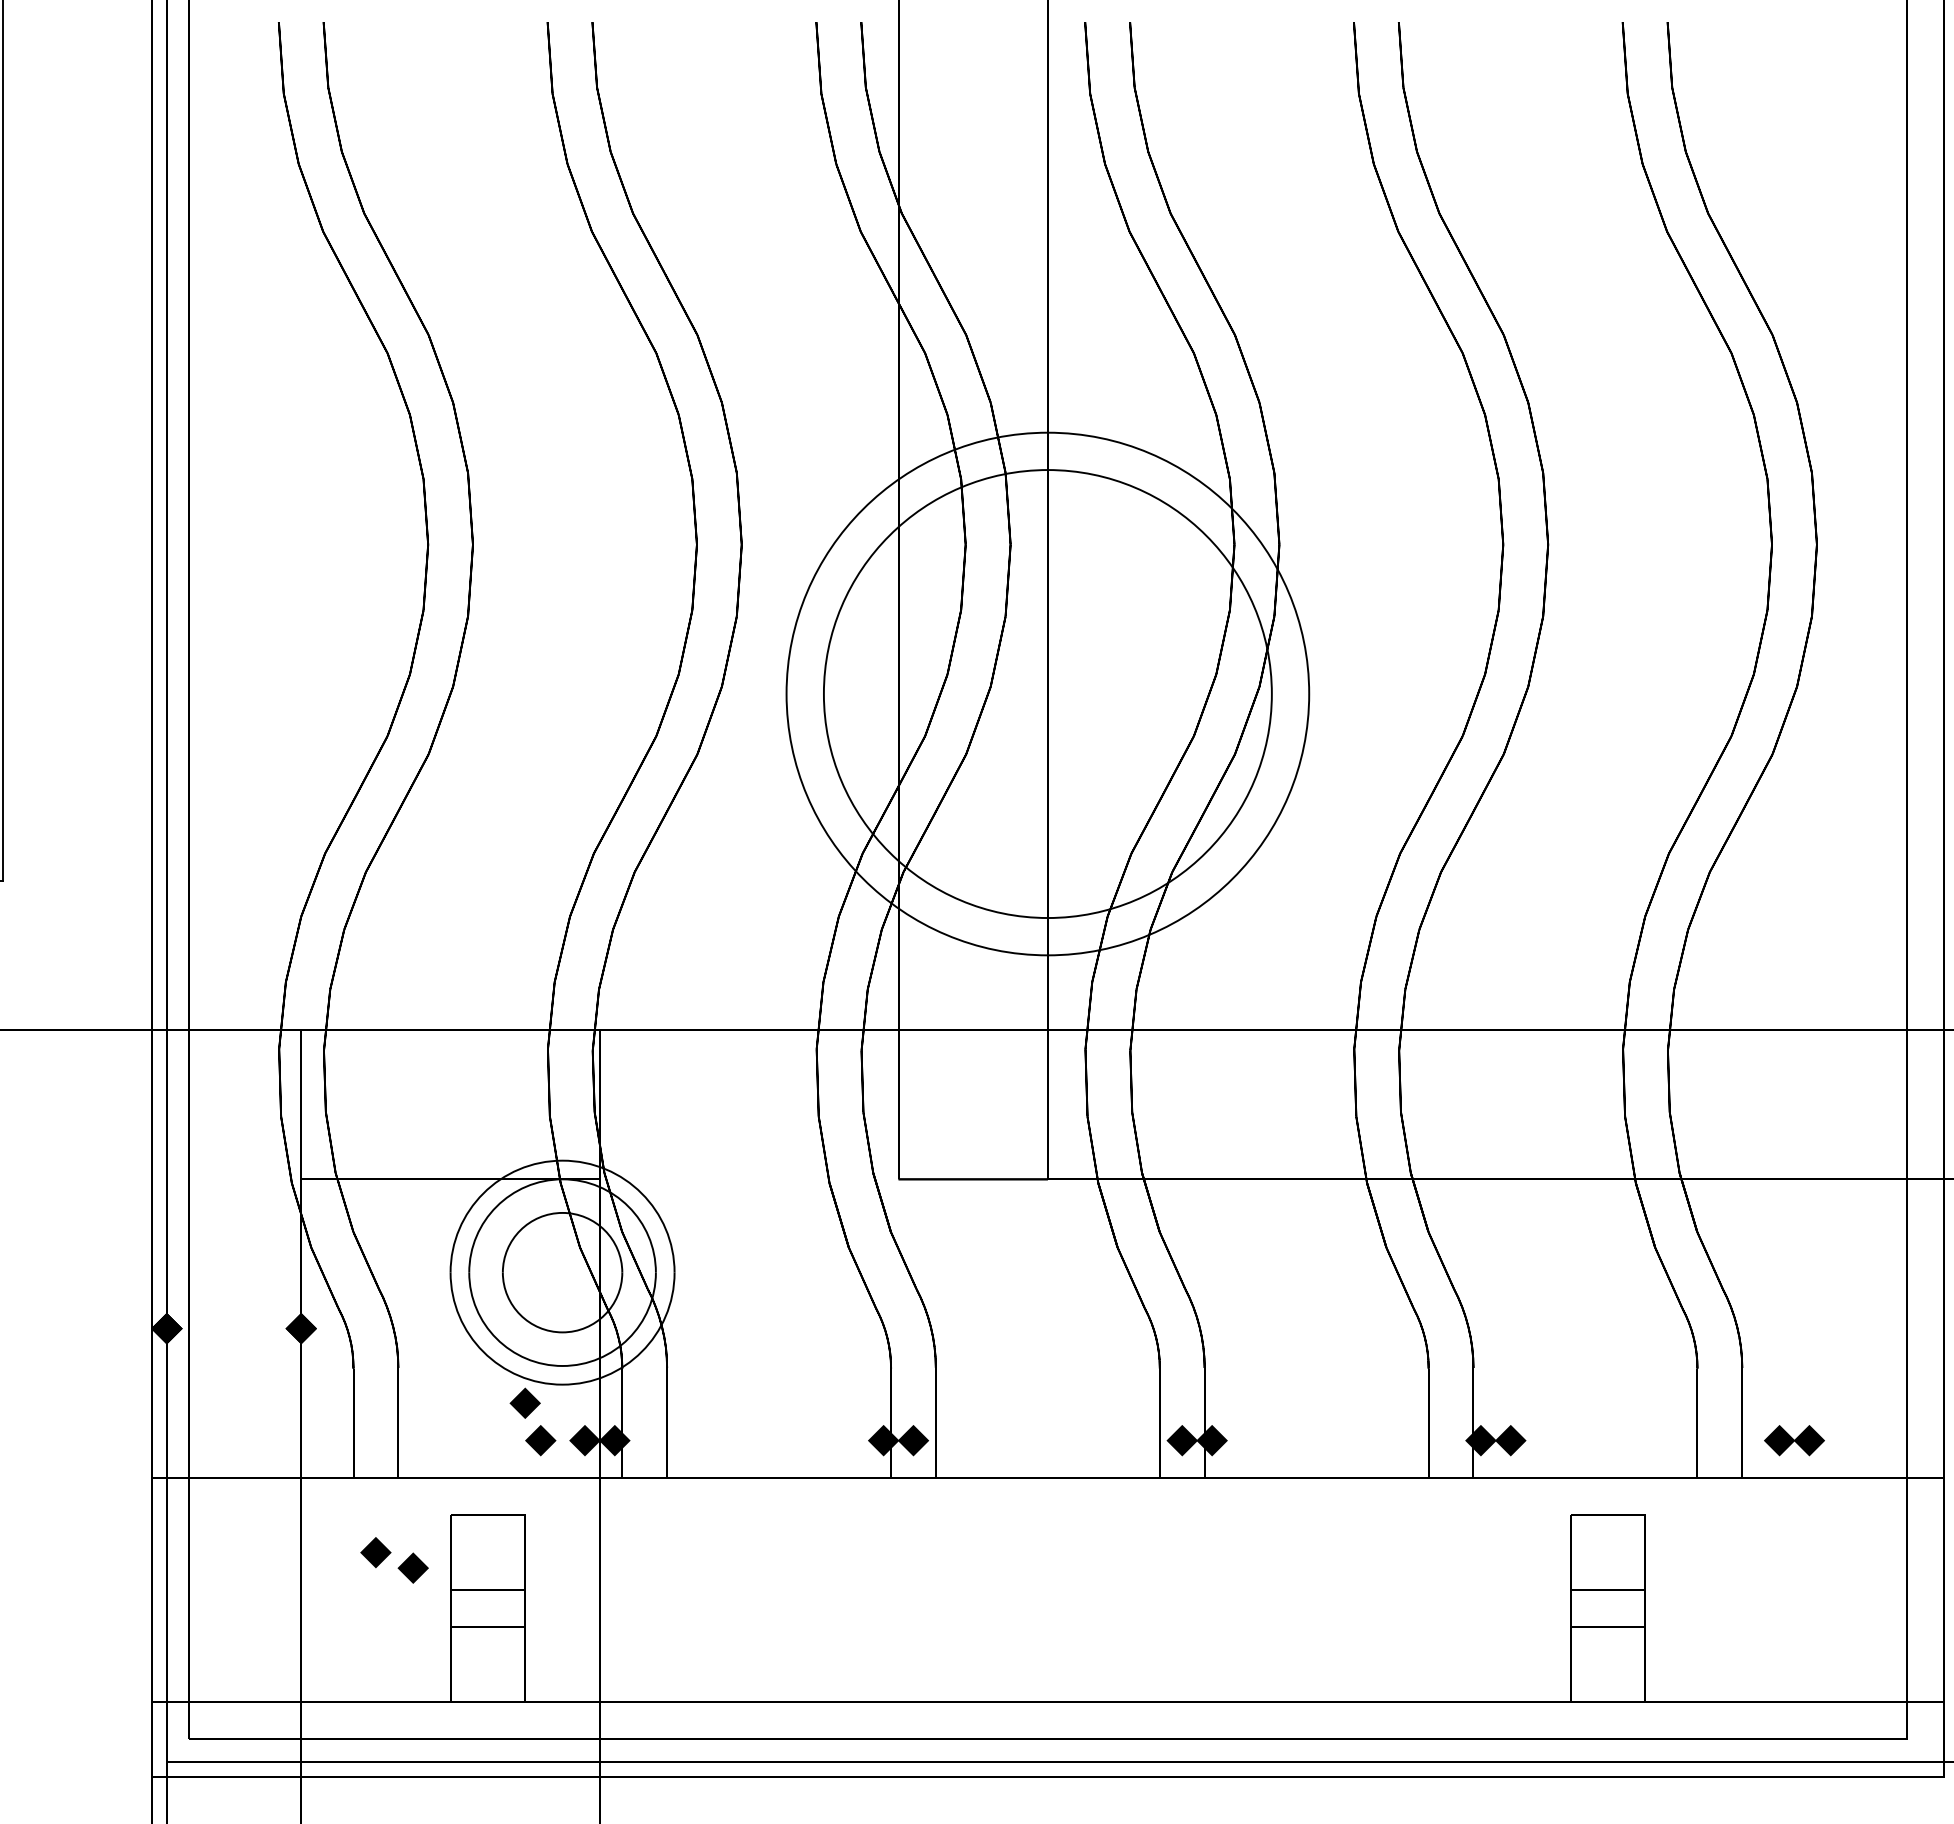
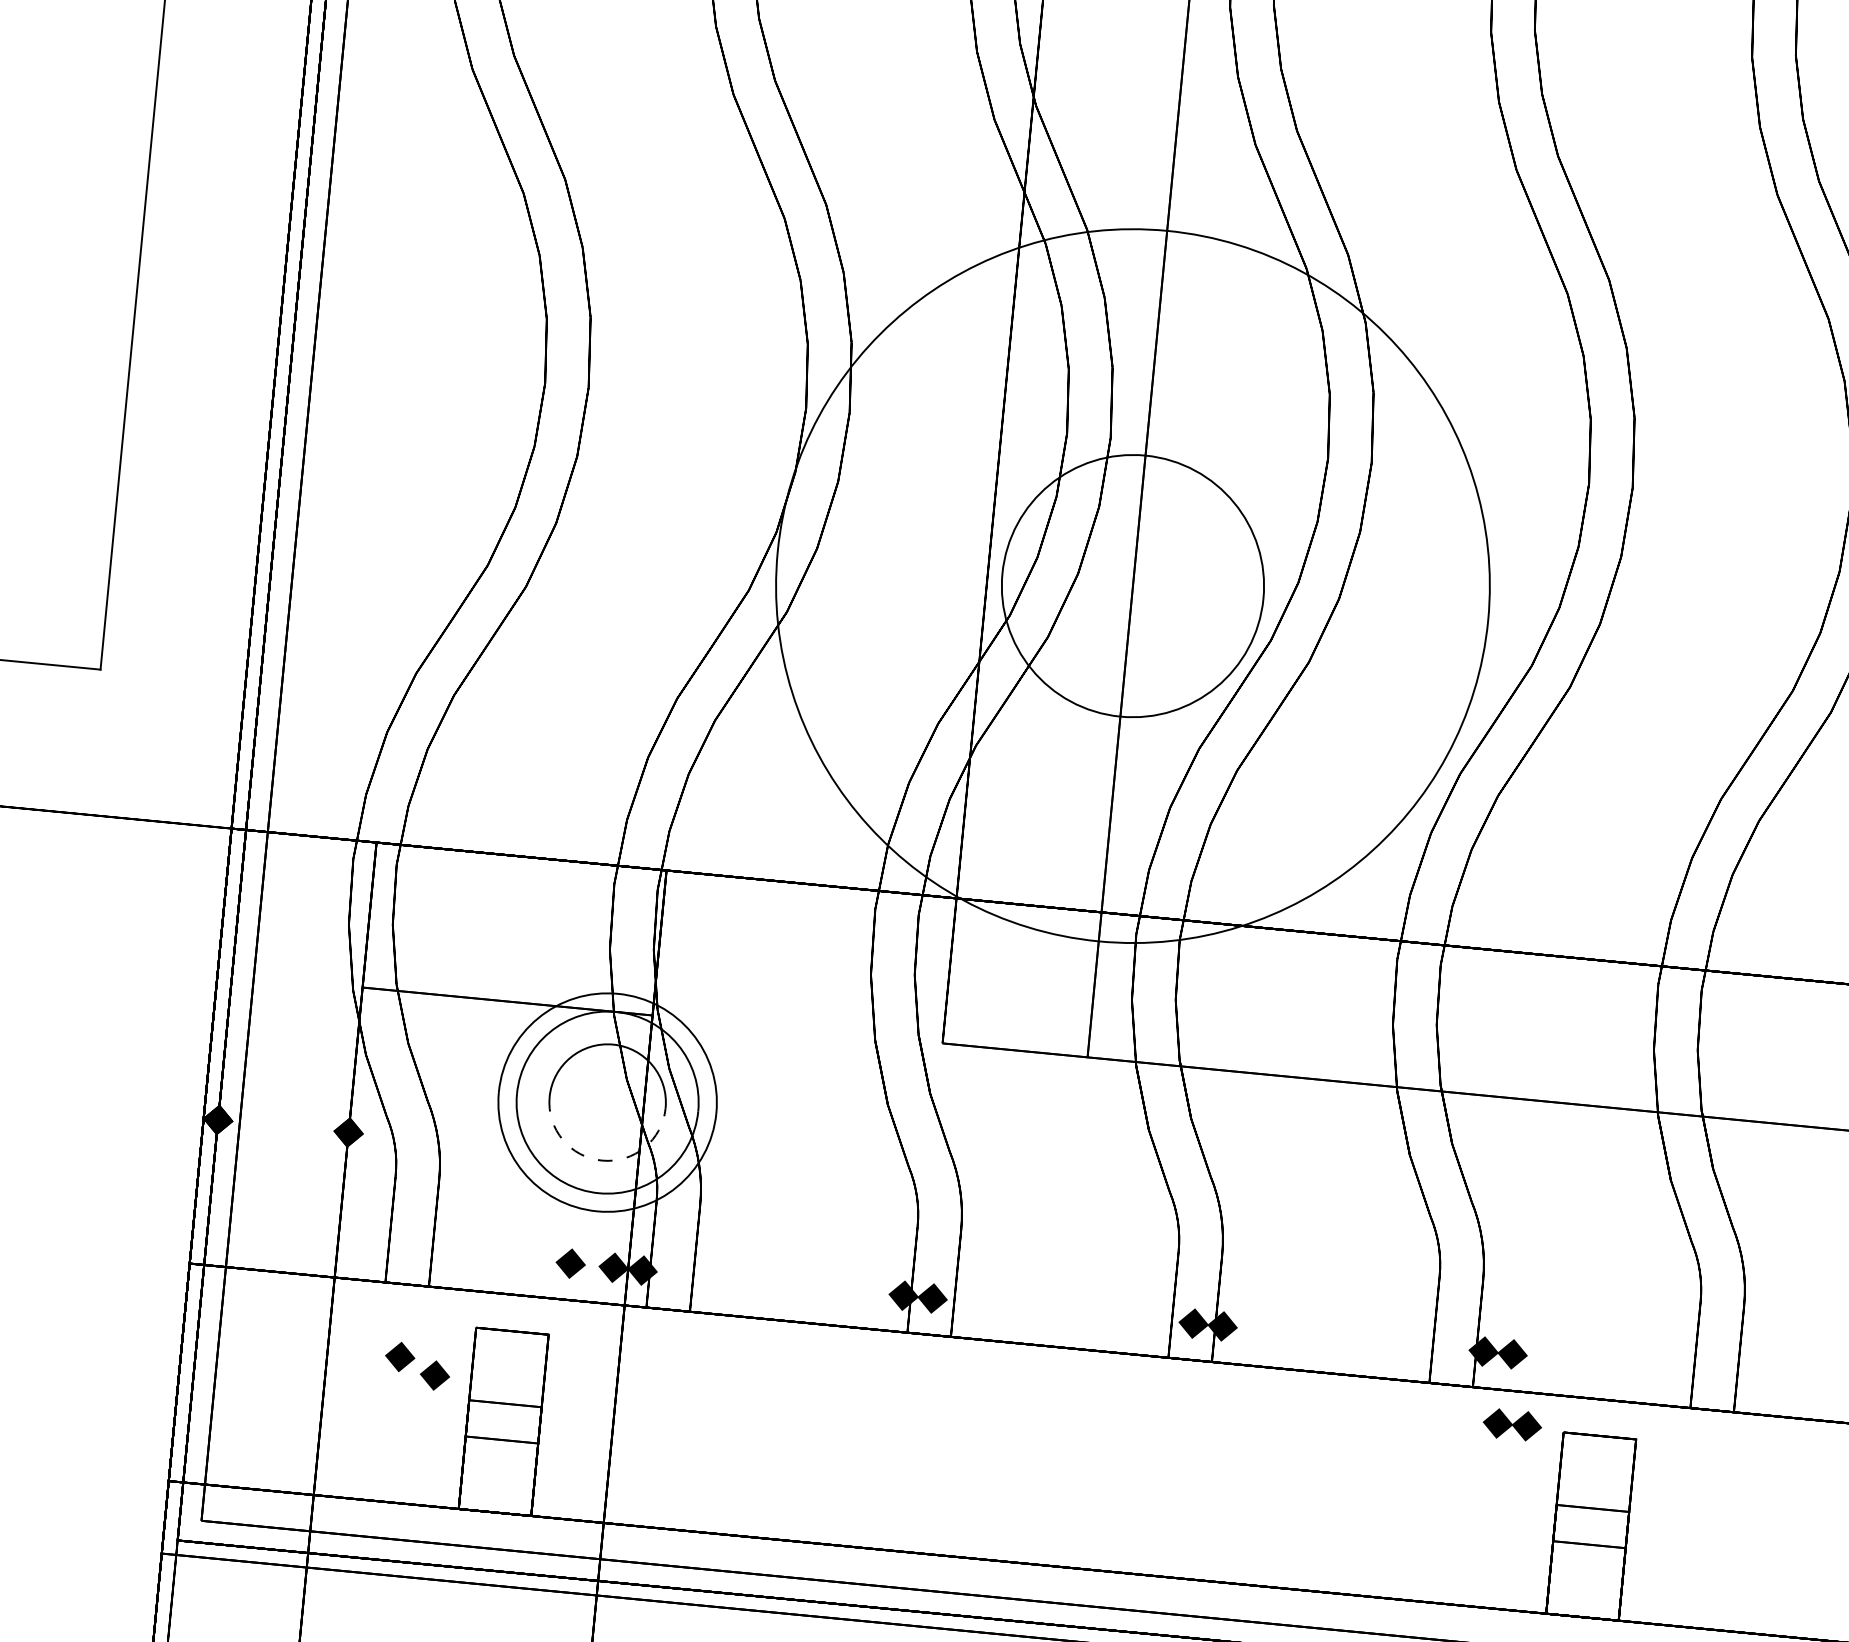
circle: (1047, 693) -> (1132, 585), size x1.4
circle: (1047, 694) -> (1132, 586), size x0.6
arc: (562, 1332) -> (601, 1160), solid -> dashed
part: (524, 1402) -> (558, 1225), removed
part: (1794, 1440) -> (1512, 1424), moved

